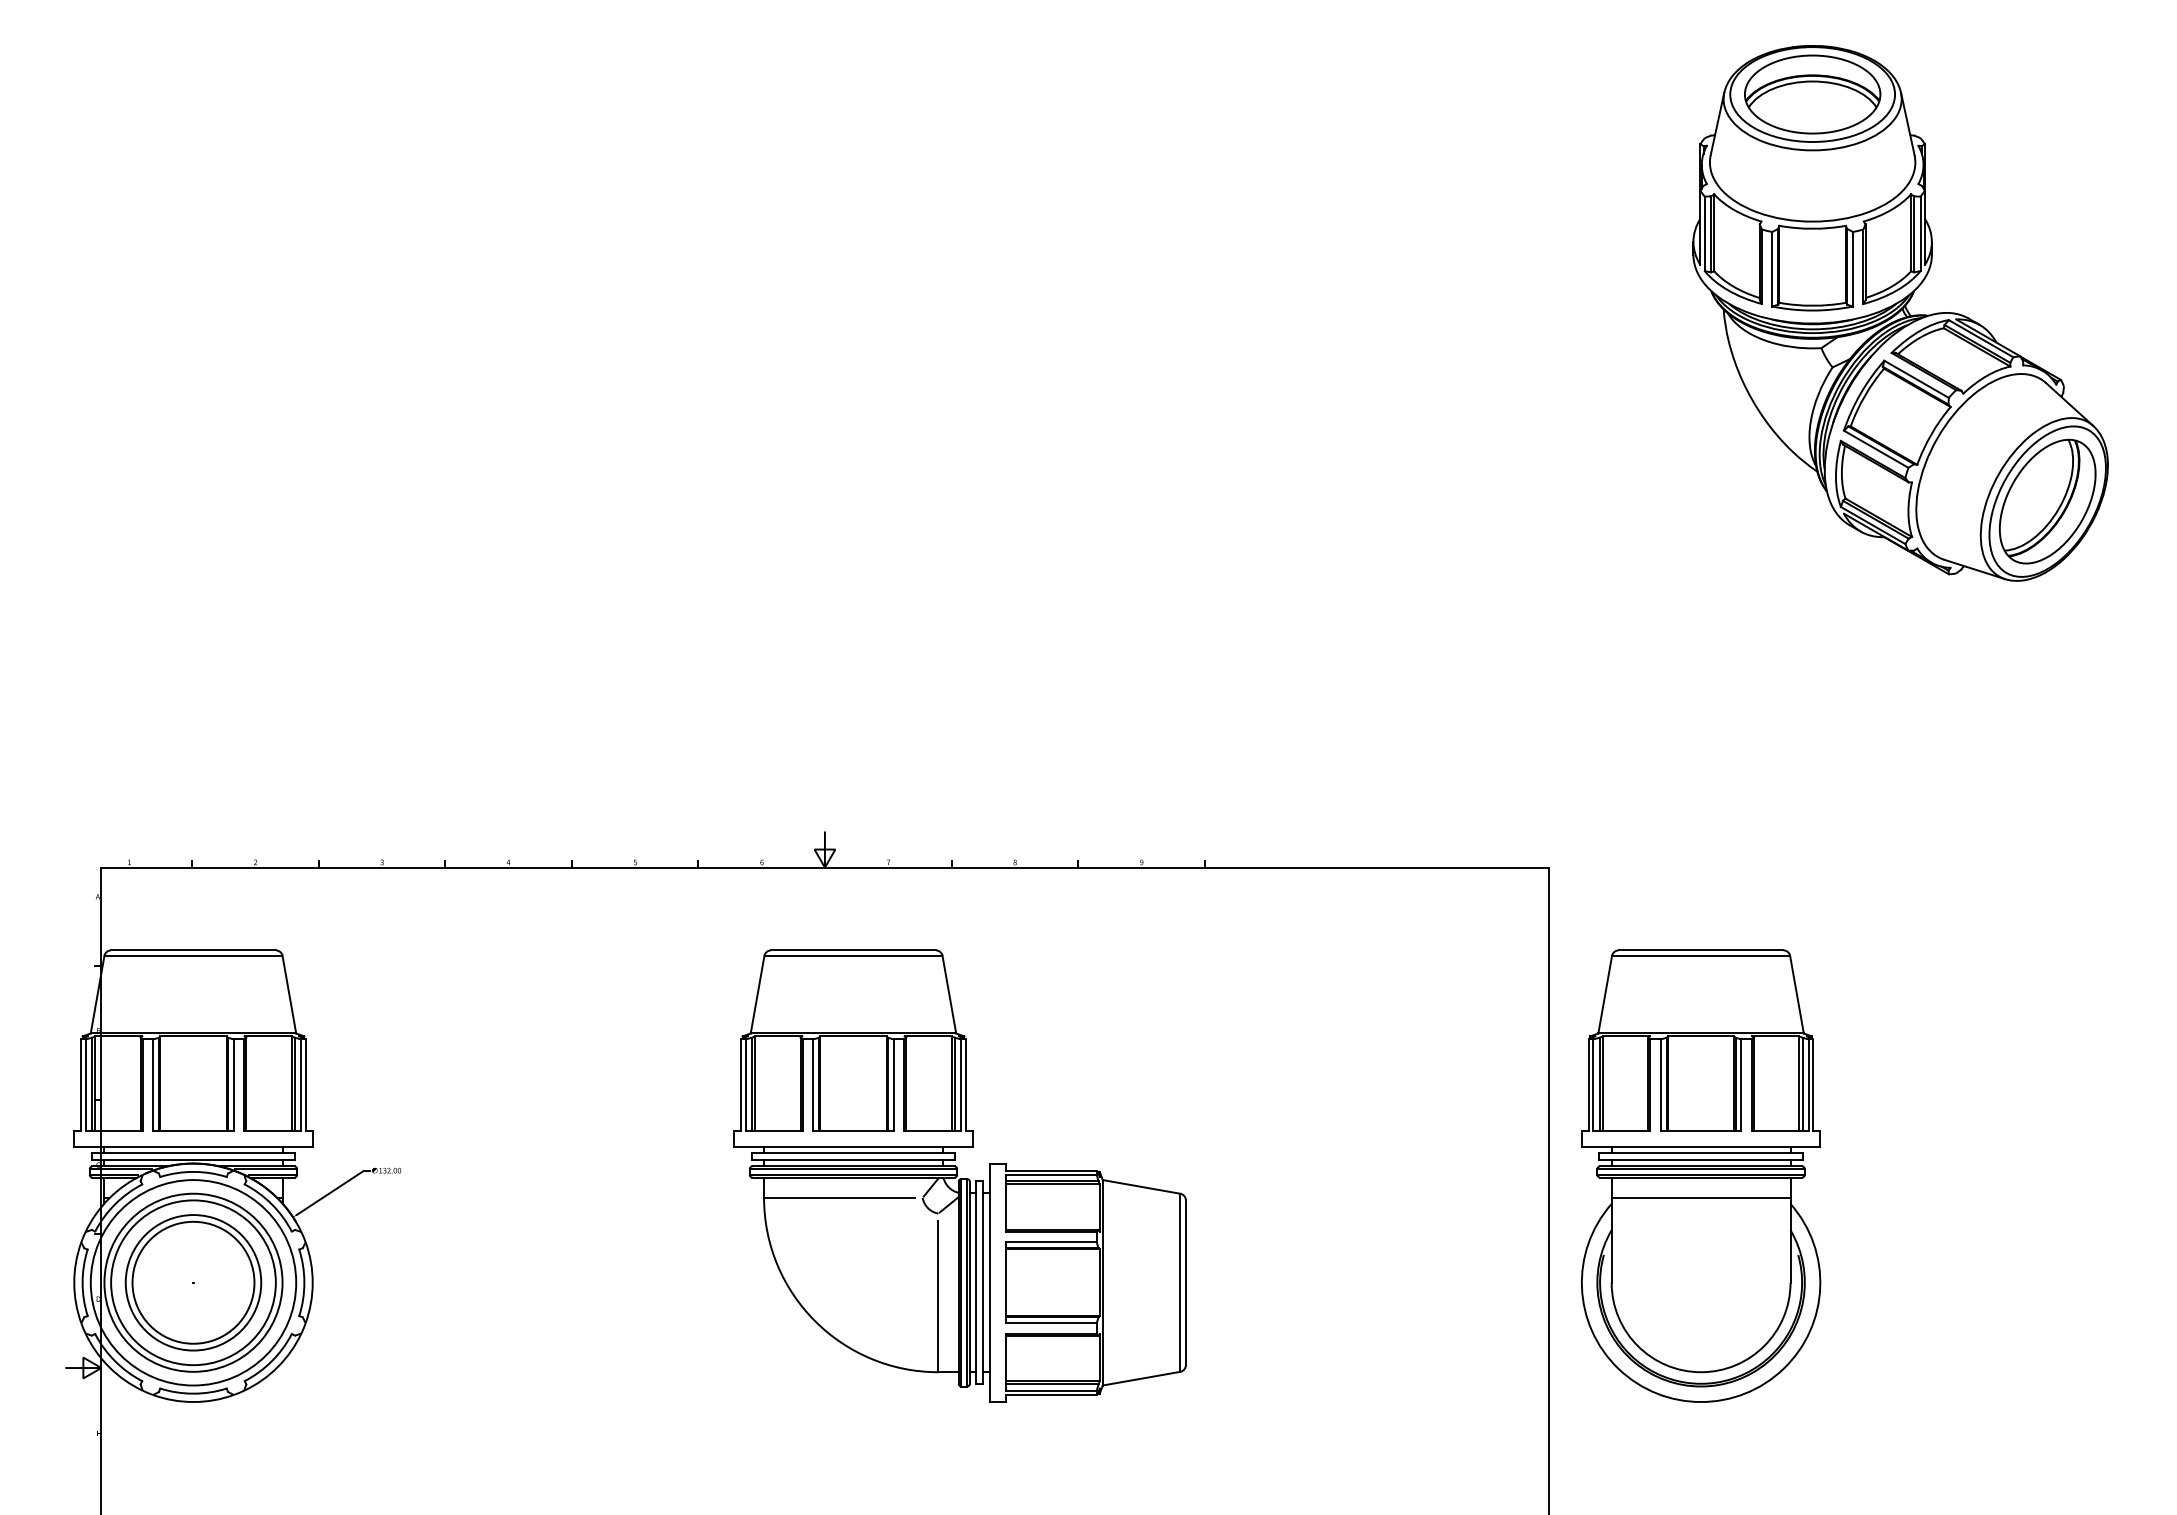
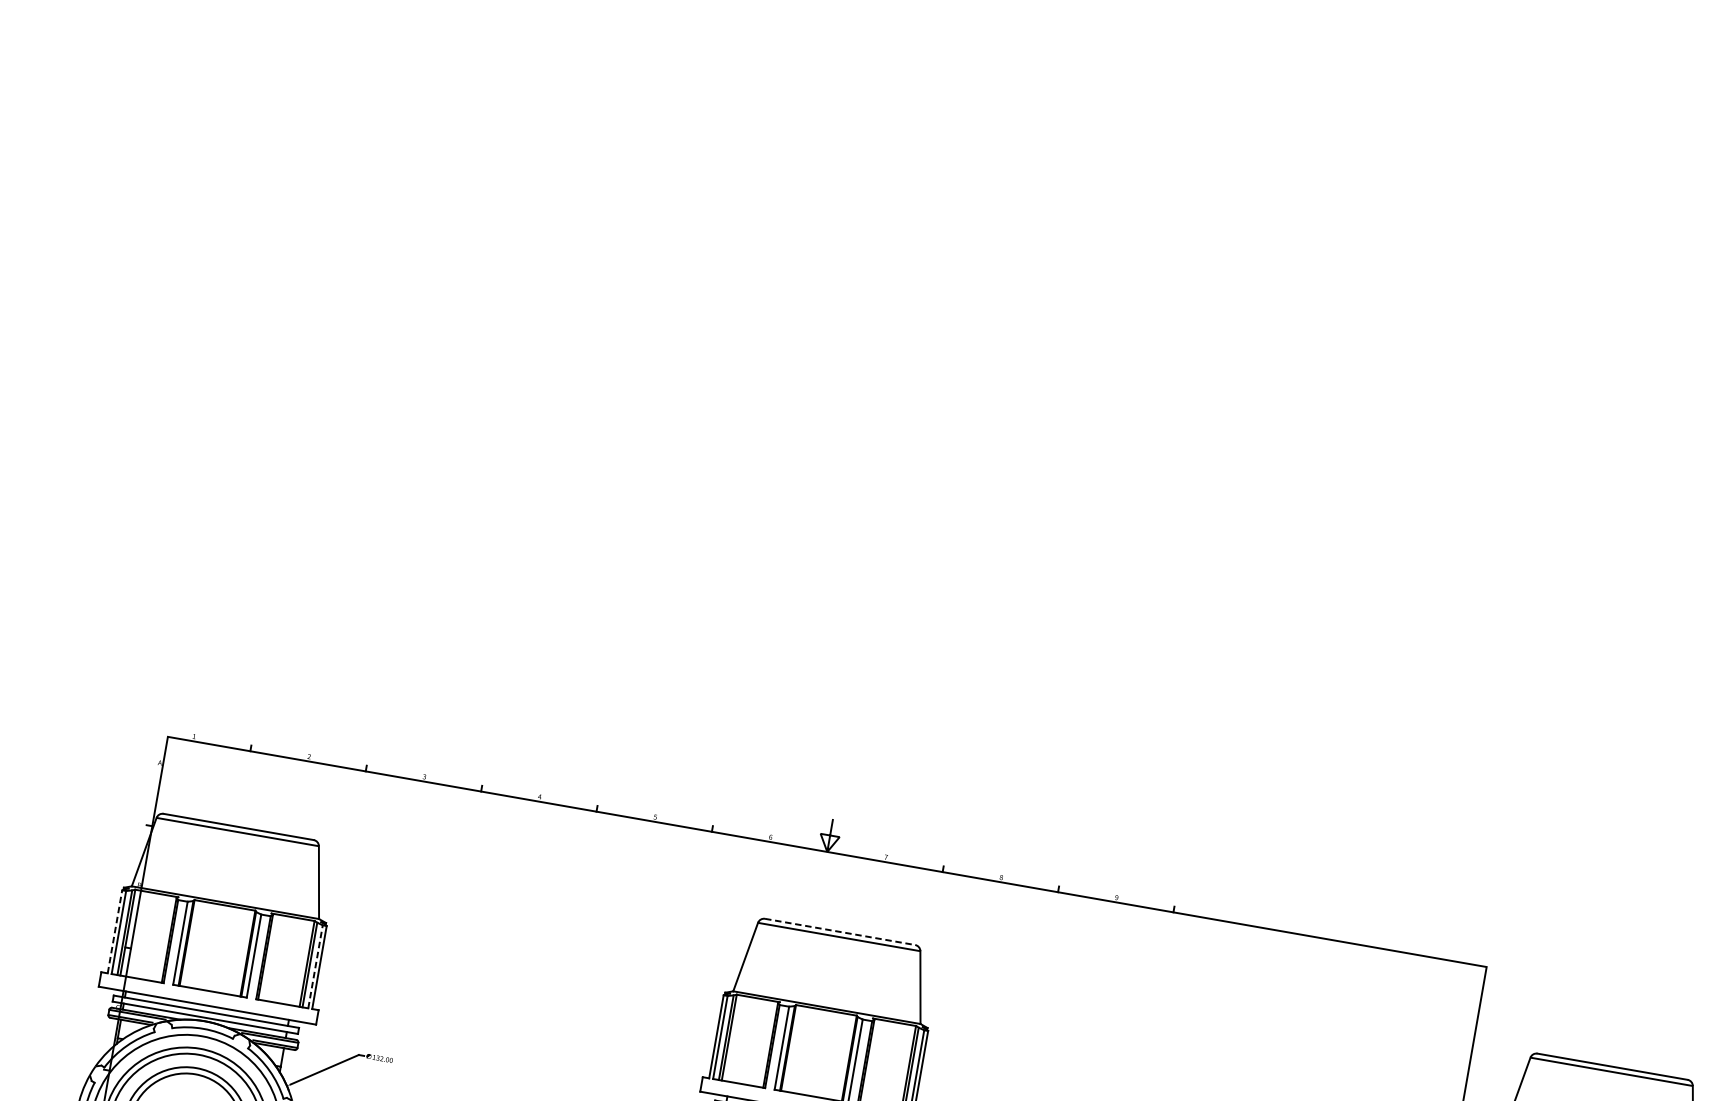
line: (853, 950) -> (840, 932), solid -> dashed
line: (81, 1085) -> (115, 932), solid -> dashed
line: (301, 1085) -> (315, 967), solid -> dashed

